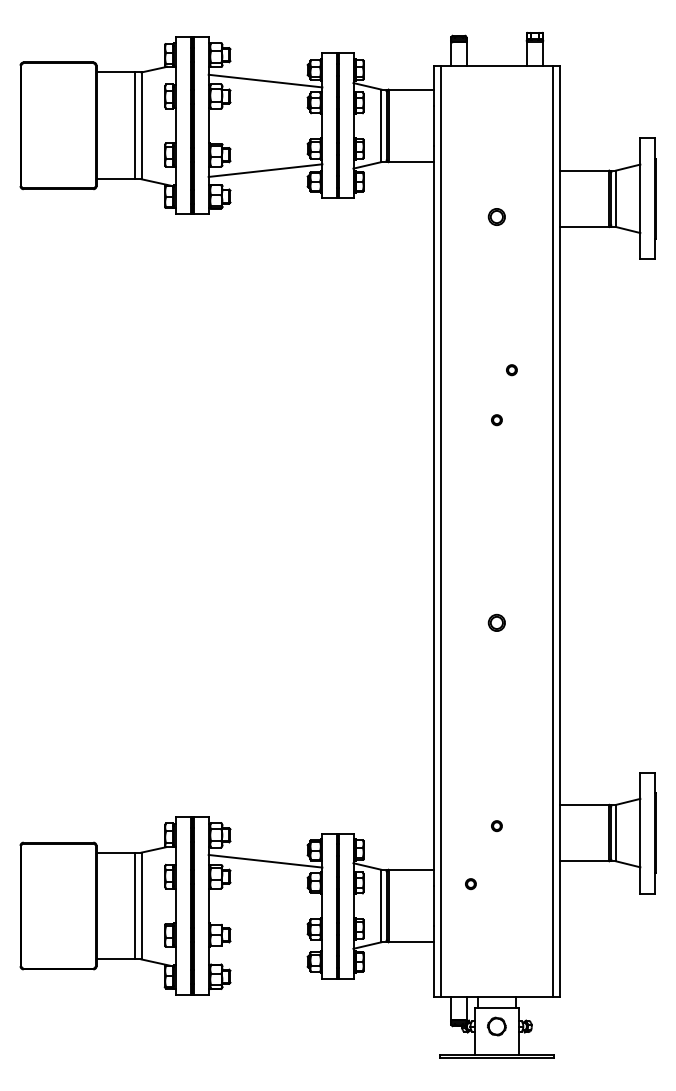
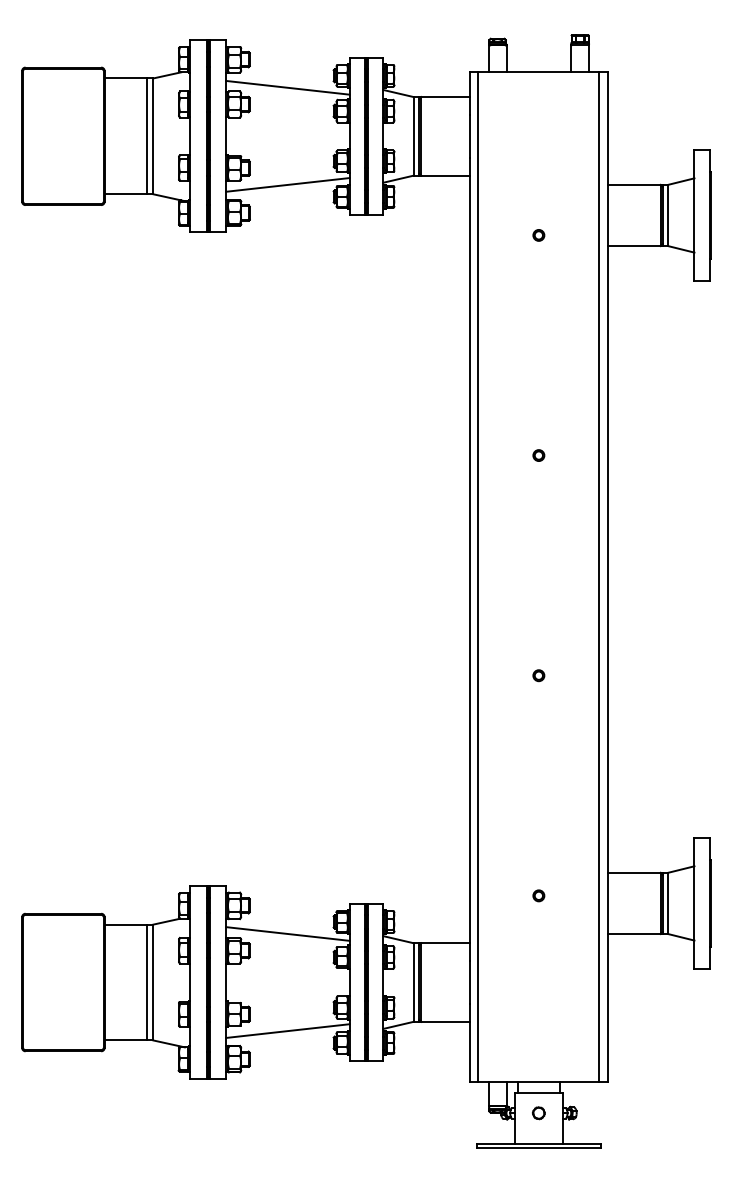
part: (496, 217) -> (538, 235), size x0.62
part: (511, 370) -> (554, 401), removed
part: (496, 623) -> (538, 676), size x0.62
part: (470, 884) -> (510, 959), removed
line: (265, 950) -> (287, 1030), added
part: (496, 1026) -> (538, 1113), size x0.62

